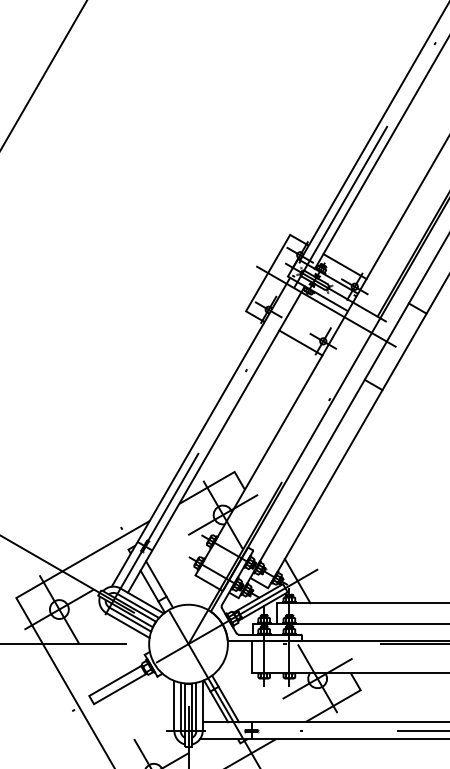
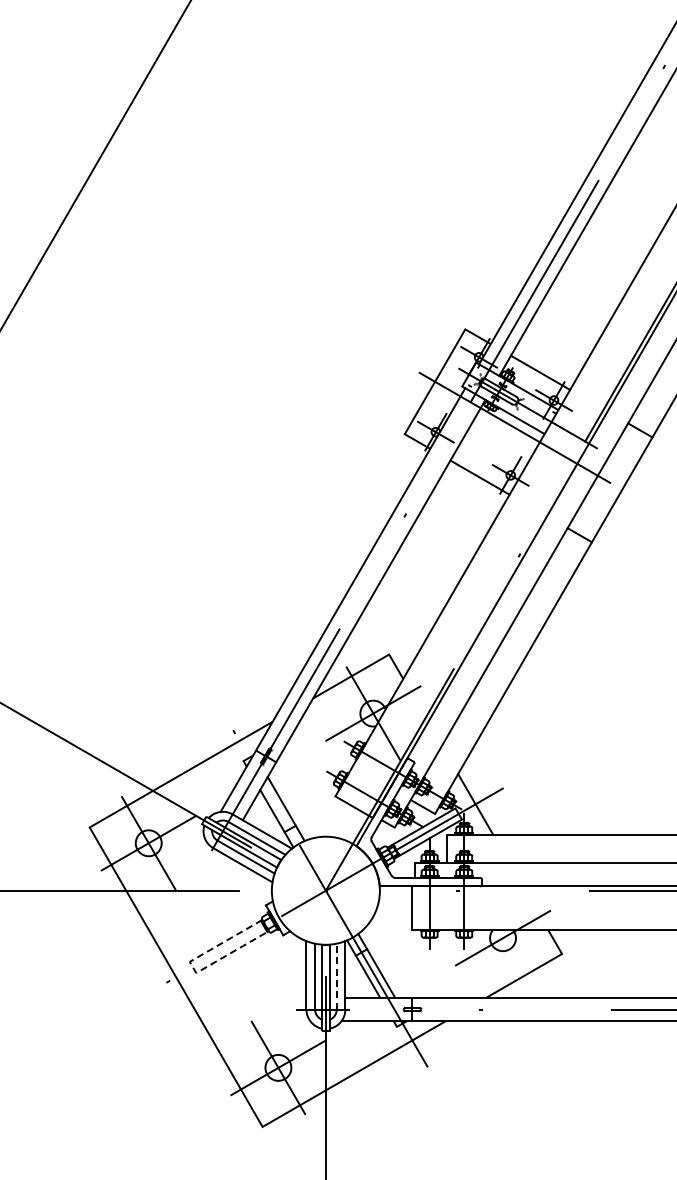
line: (317, 678) -> (502, 938), removed
line: (92, 700) -> (193, 967), solid -> dashed
line: (196, 706) -> (336, 976), solid -> dashed

